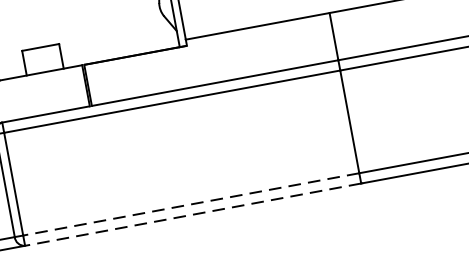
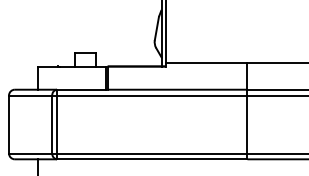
line: (190, 204) -> (151, 153), dashed -> solid
line: (192, 215) -> (151, 159), dashed -> solid

